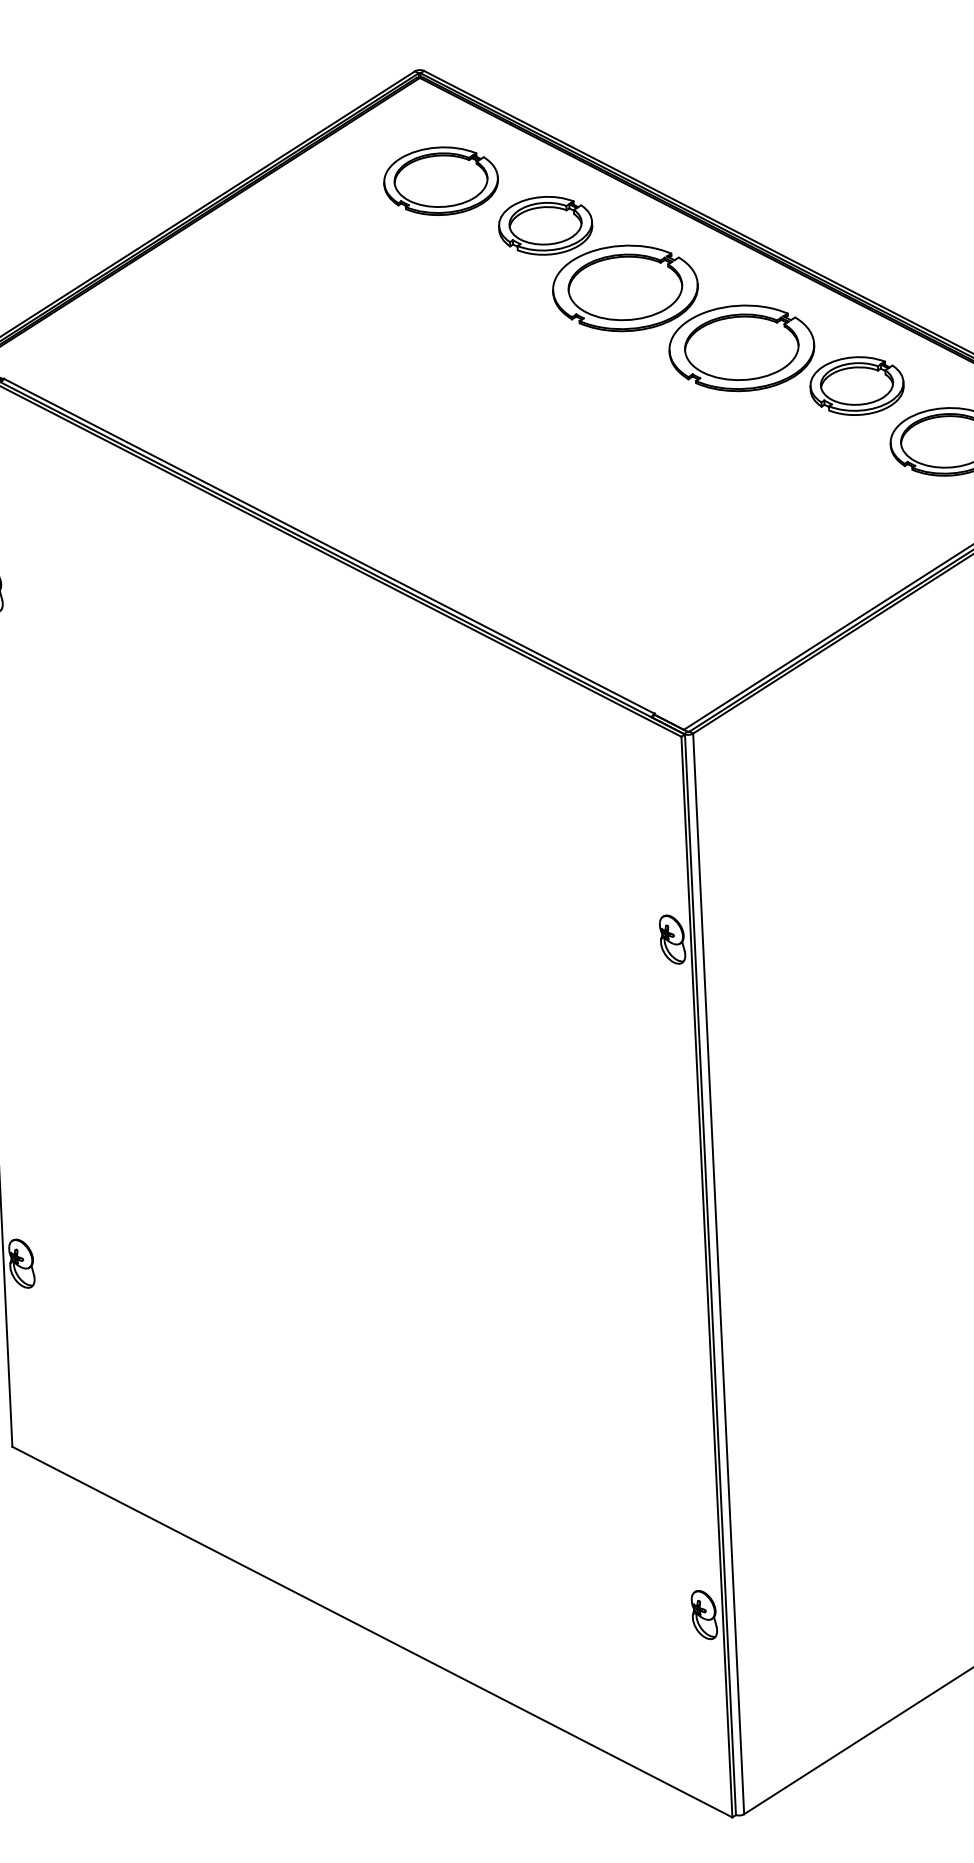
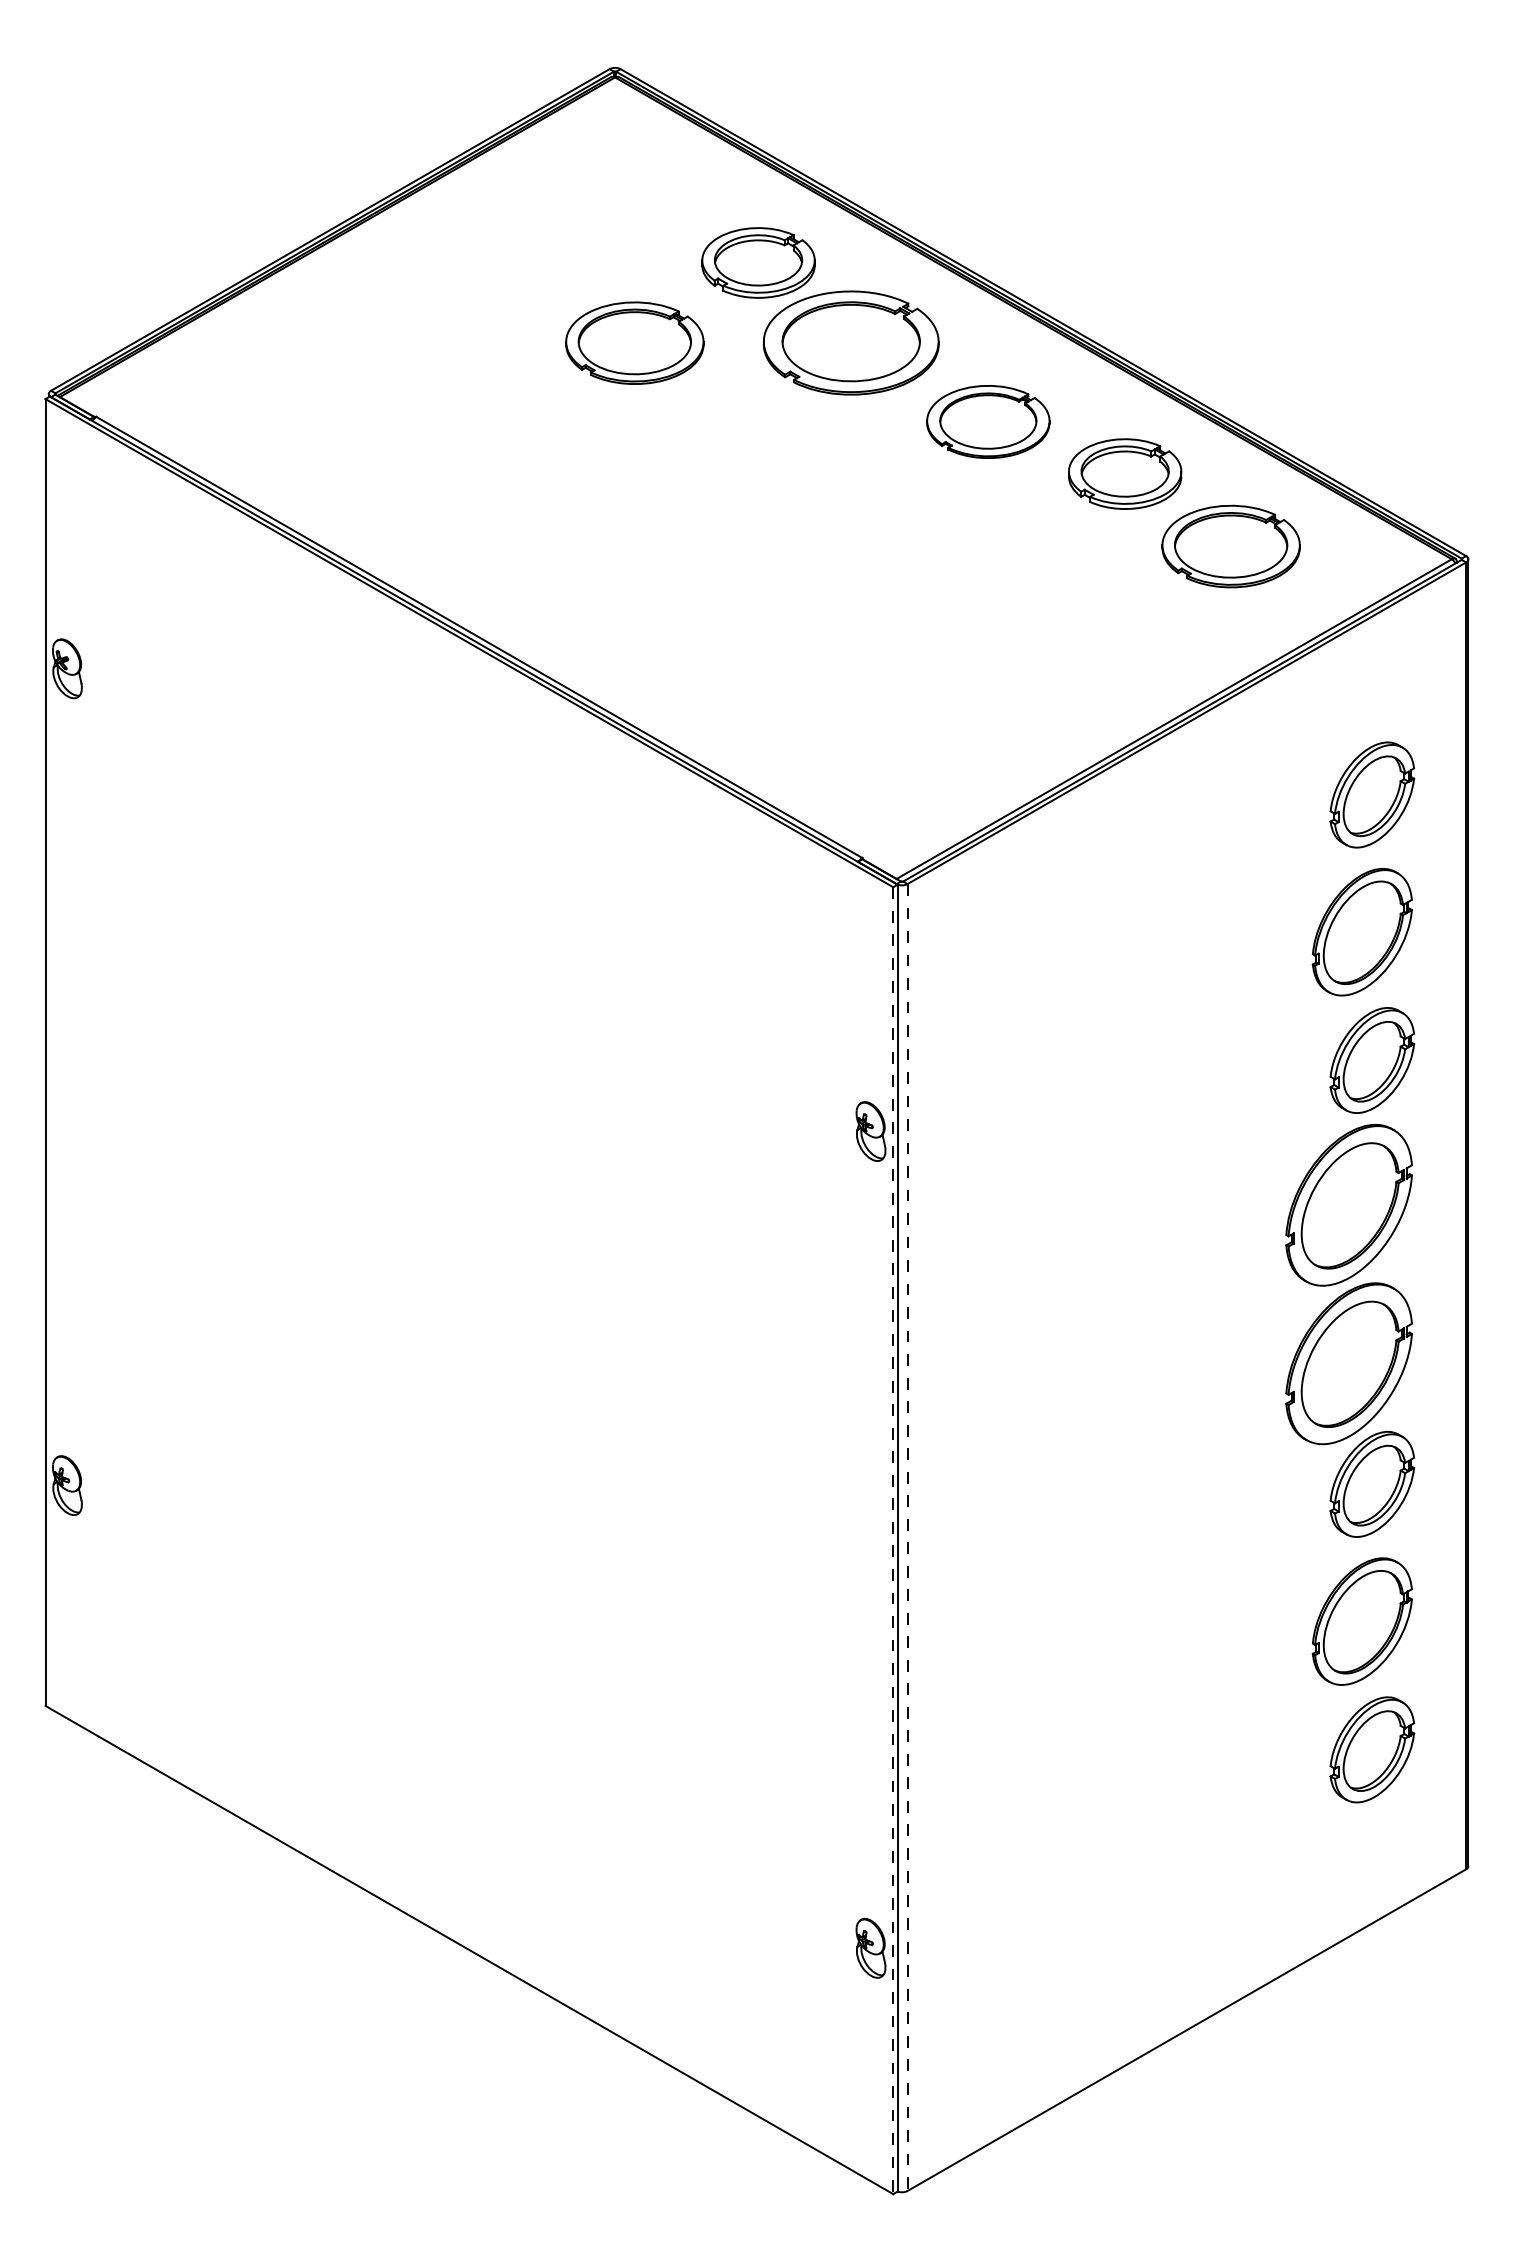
part: (440, 180) -> (634, 342), moved
part: (742, 347) -> (988, 421), size x0.7
line: (718, 1274) -> (907, 1538), solid -> dashed
line: (707, 1277) -> (893, 1541), solid -> dashed

